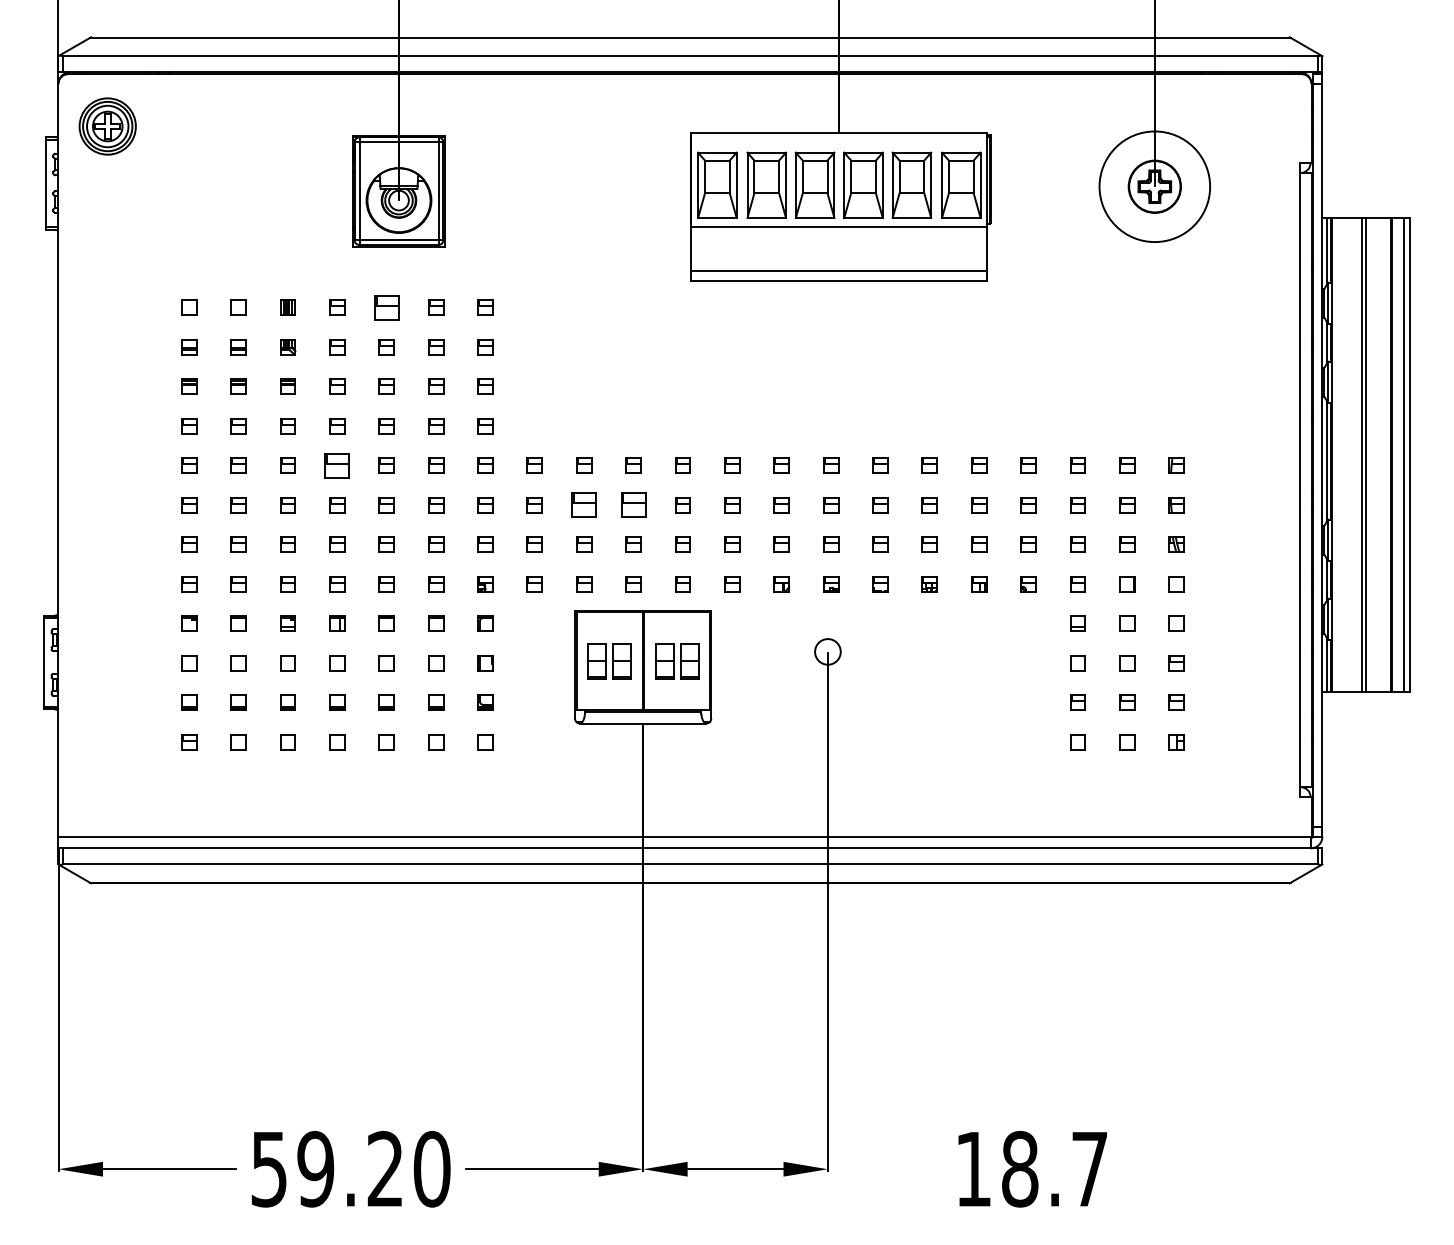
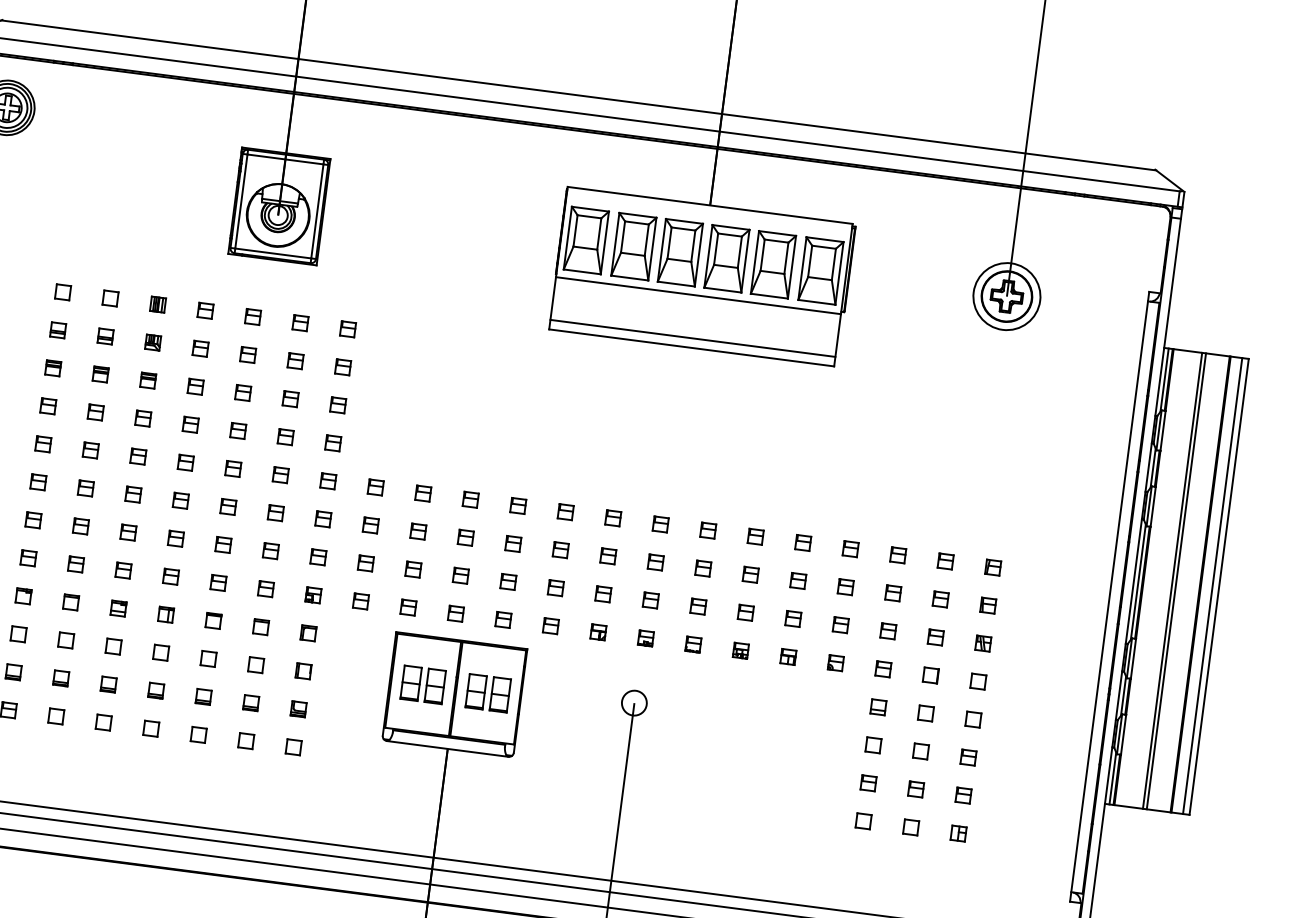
circle: (1154, 186) -> (1006, 296), size x0.62
part: (386, 307) -> (252, 316), size x0.62
part: (337, 465) -> (185, 462), size x0.62
part: (584, 505) -> (418, 531), size x0.62
part: (633, 505) -> (465, 538), size x0.62

